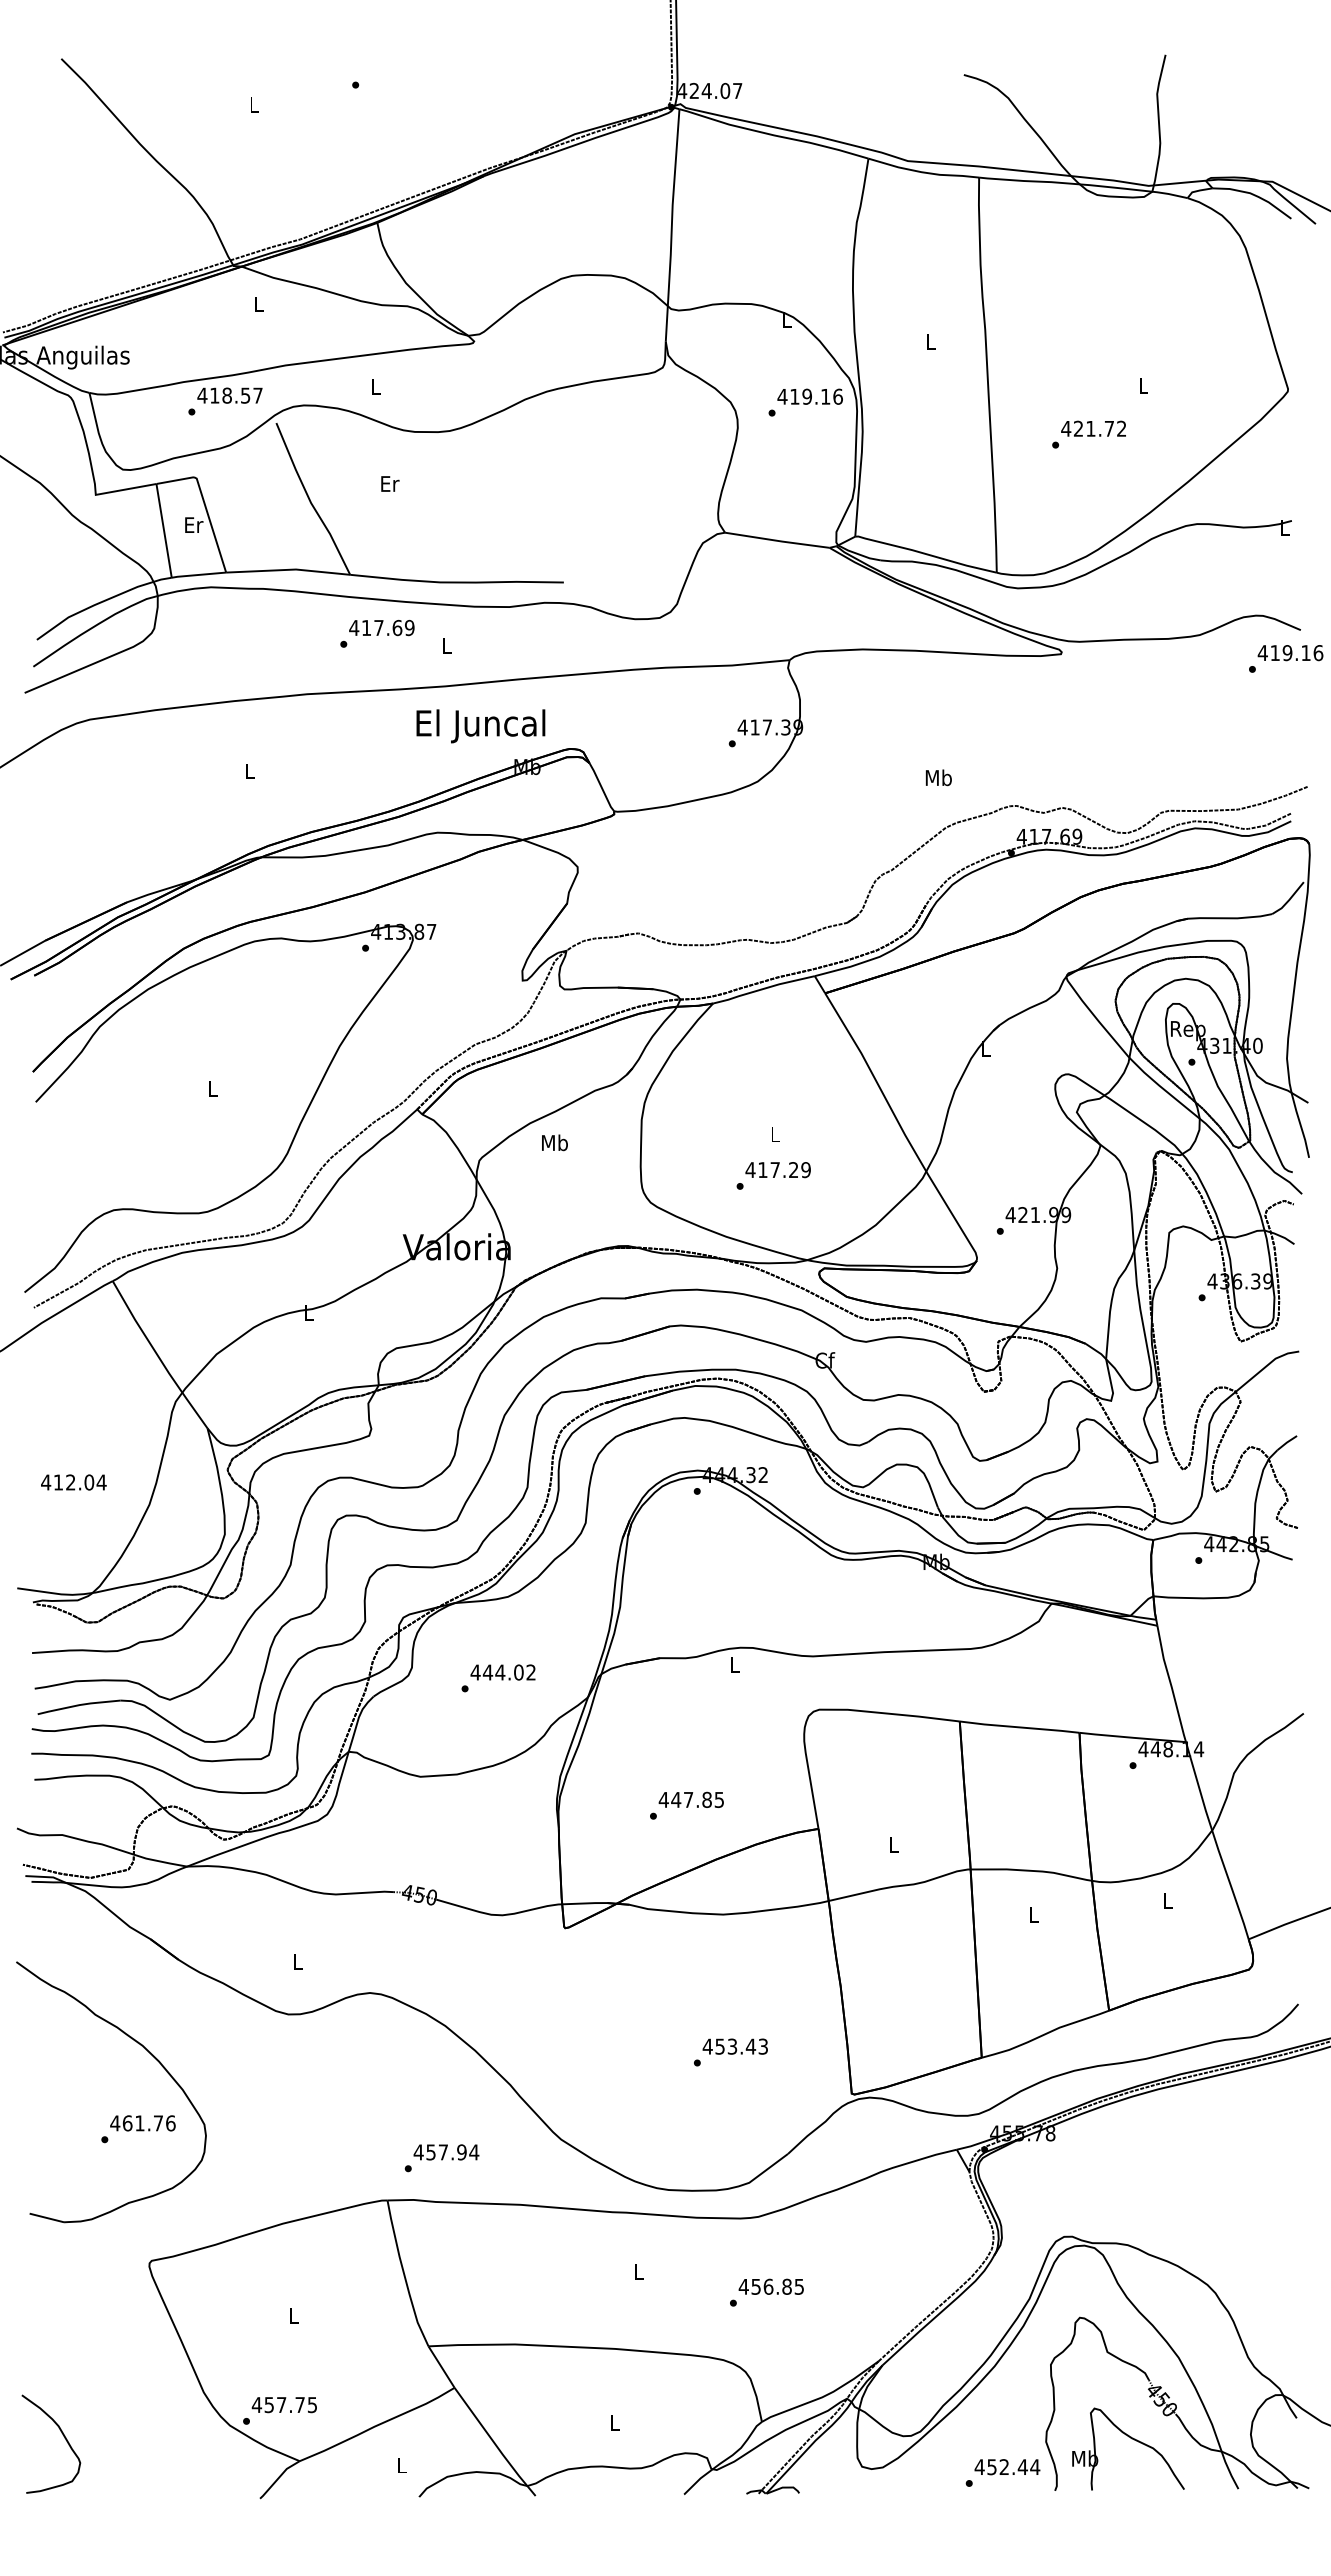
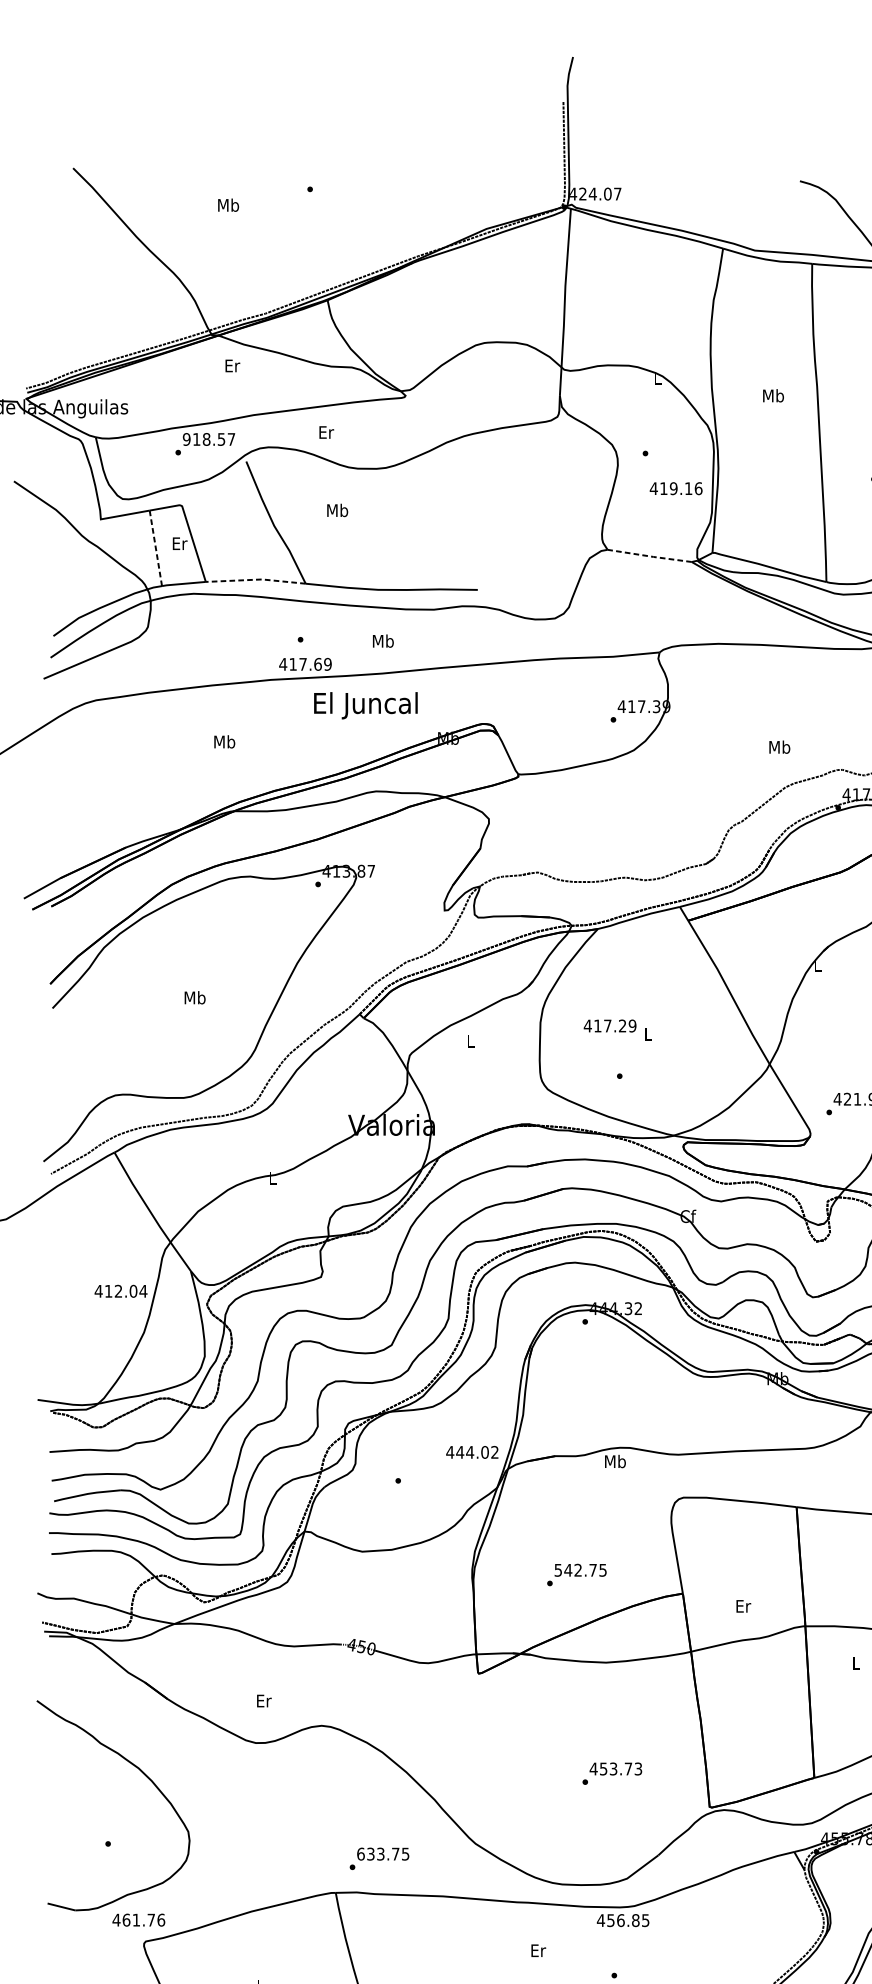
text: (254, 104) -> (228, 204), L -> Mb
text: (259, 304) -> (232, 366), L -> Er
text: (931, 341) -> (773, 395), L -> Mb
text: (376, 386) -> (326, 432), L -> Er
text: (202, 395) -> (186, 439), 418.57 -> 918.57
text: (809, 396) -> (675, 488), moved
text: (389, 483) -> (337, 510), Er -> Mb
line: (164, 530) -> (156, 548), solid -> dashed
line: (777, 540) -> (649, 556), solid -> dashed
line: (289, 569) -> (256, 579), solid -> dashed
text: (381, 628) -> (305, 664), moved
text: (446, 645) -> (383, 640), L -> Mb
text: (480, 726) -> (365, 705), moved
text: (249, 770) -> (224, 741), L -> Mb
text: (212, 1088) -> (194, 997), L -> Mb
text: (554, 1142) -> (470, 1040), Mb -> L
text: (777, 1170) -> (609, 1026), moved
text: (73, 1482) -> (120, 1291), moved
text: (734, 1664) -> (615, 1461), L -> Mb
text: (502, 1672) -> (471, 1452), moved
text: (684, 1799) -> (574, 1569), 447.85 -> 542.75
text: (894, 1844) -> (744, 1606), L -> Er
text: (298, 1962) -> (264, 1701), L -> Er
text: (750, 2046) -> (628, 1768), 453.43 -> 453.73
text: (142, 2123) -> (138, 1920), moved
text: (446, 2152) -> (383, 1854), 457.94 -> 633.75
text: (639, 2272) -> (538, 1950), L -> Er
text: (770, 2286) -> (622, 1920), moved

